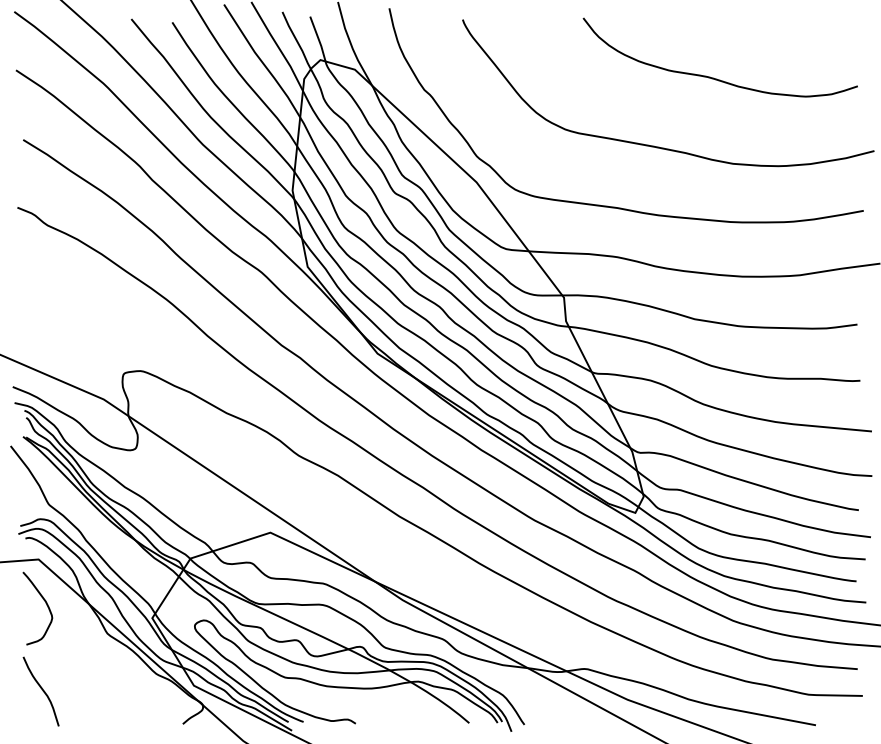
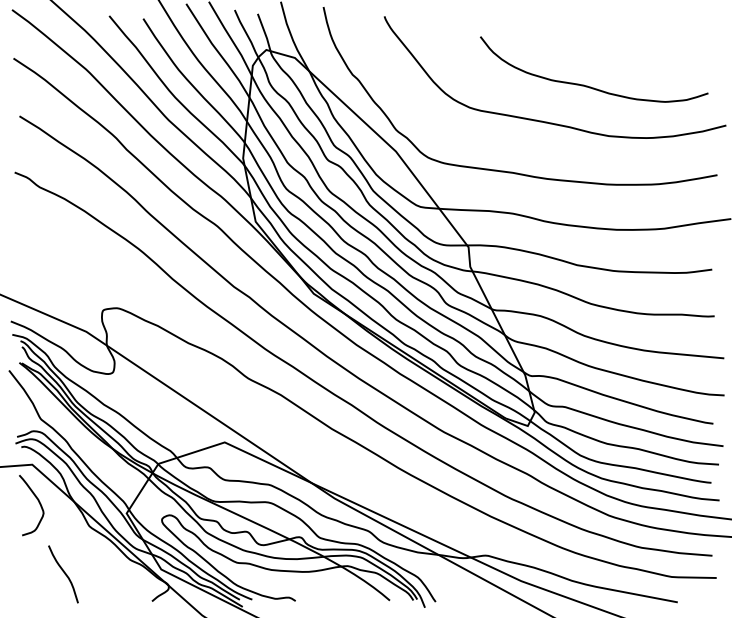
curve: (713, 77) -> (588, 86), moved
curve: (42, 691) -> (64, 574), moved

